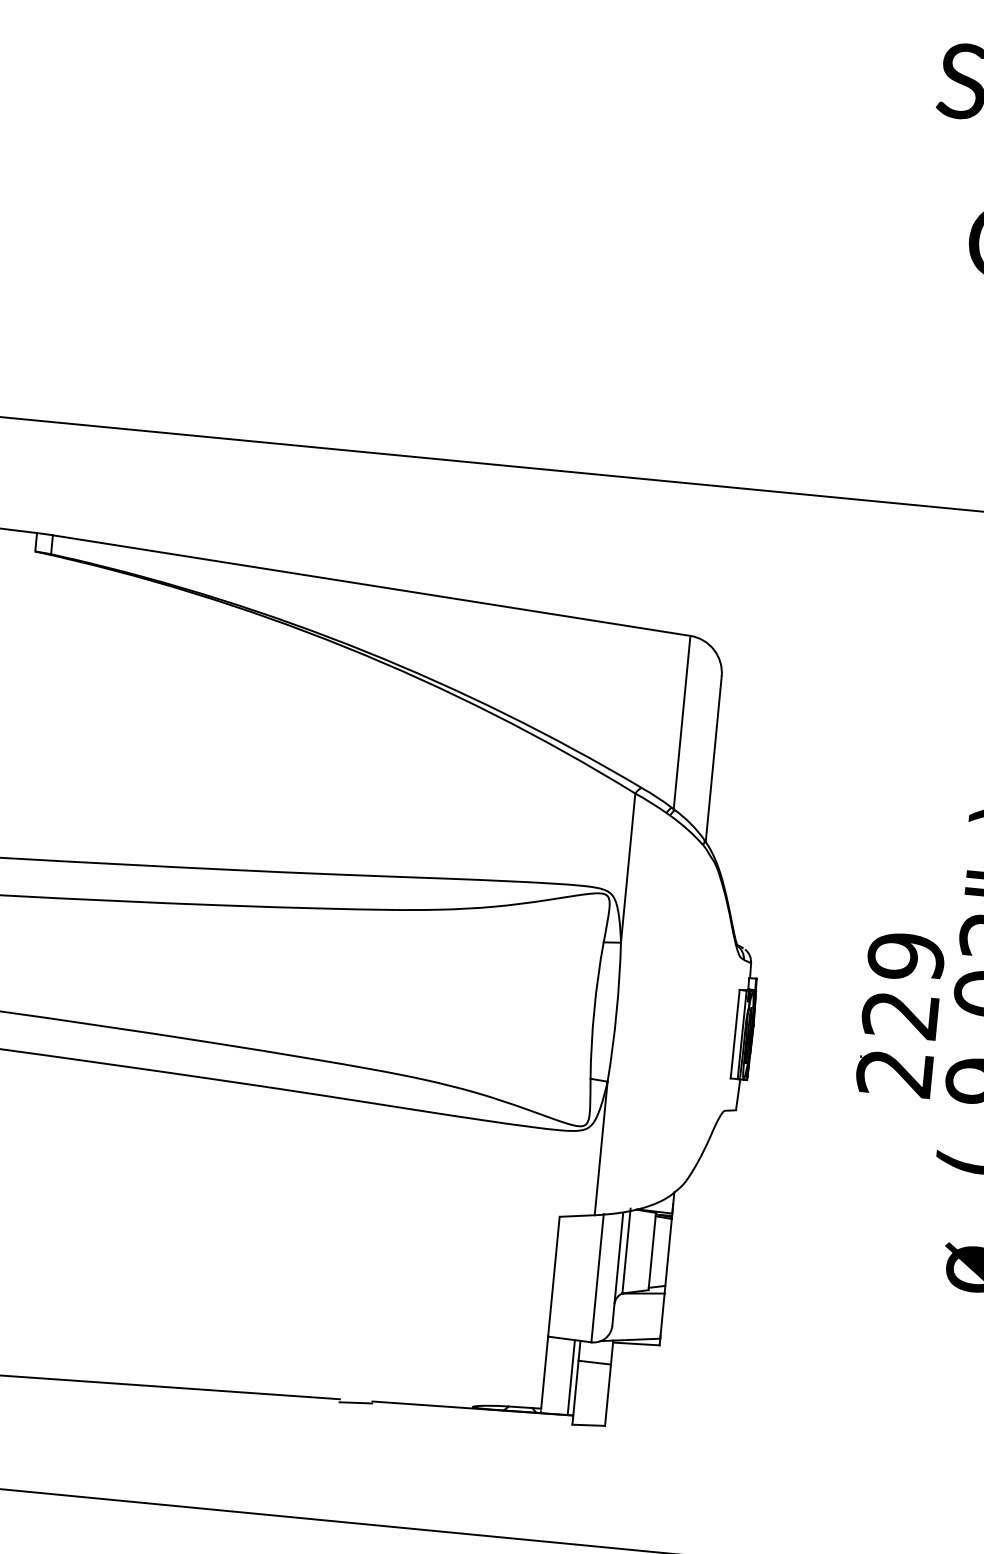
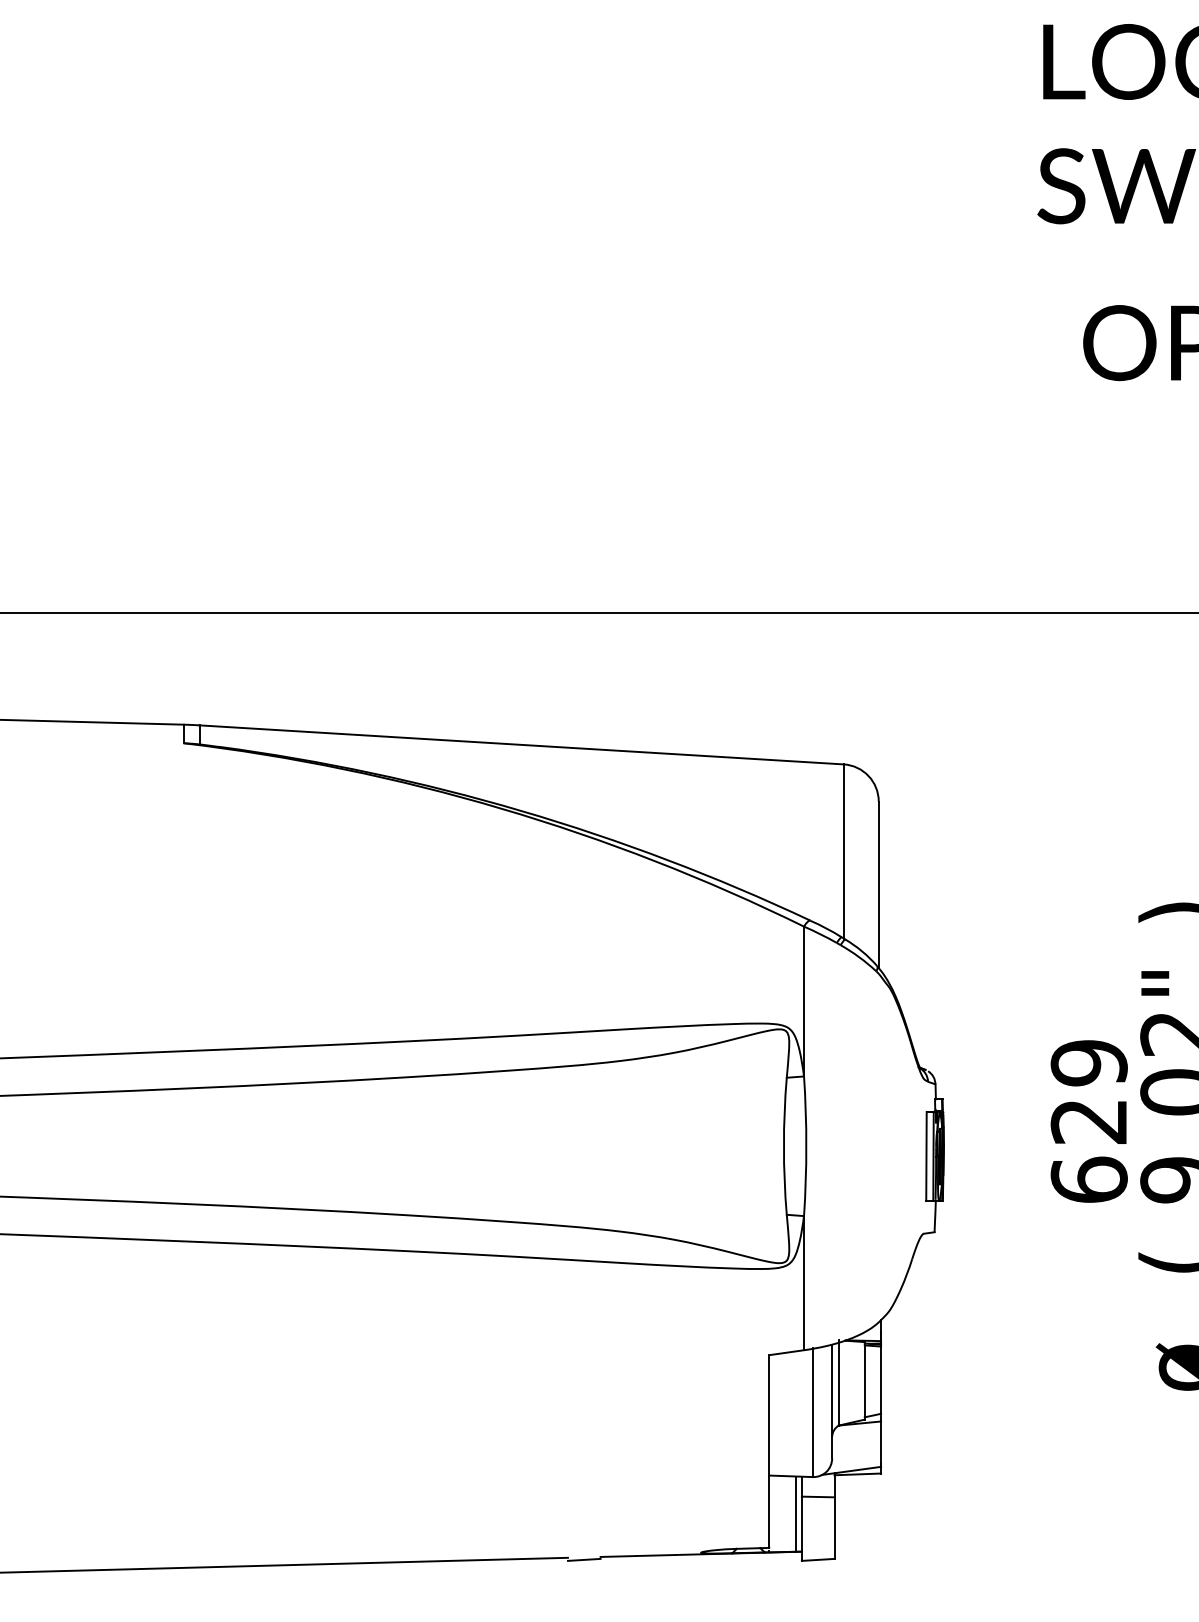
text: (894, 1072) -> (1088, 1179), 229 -> 629

